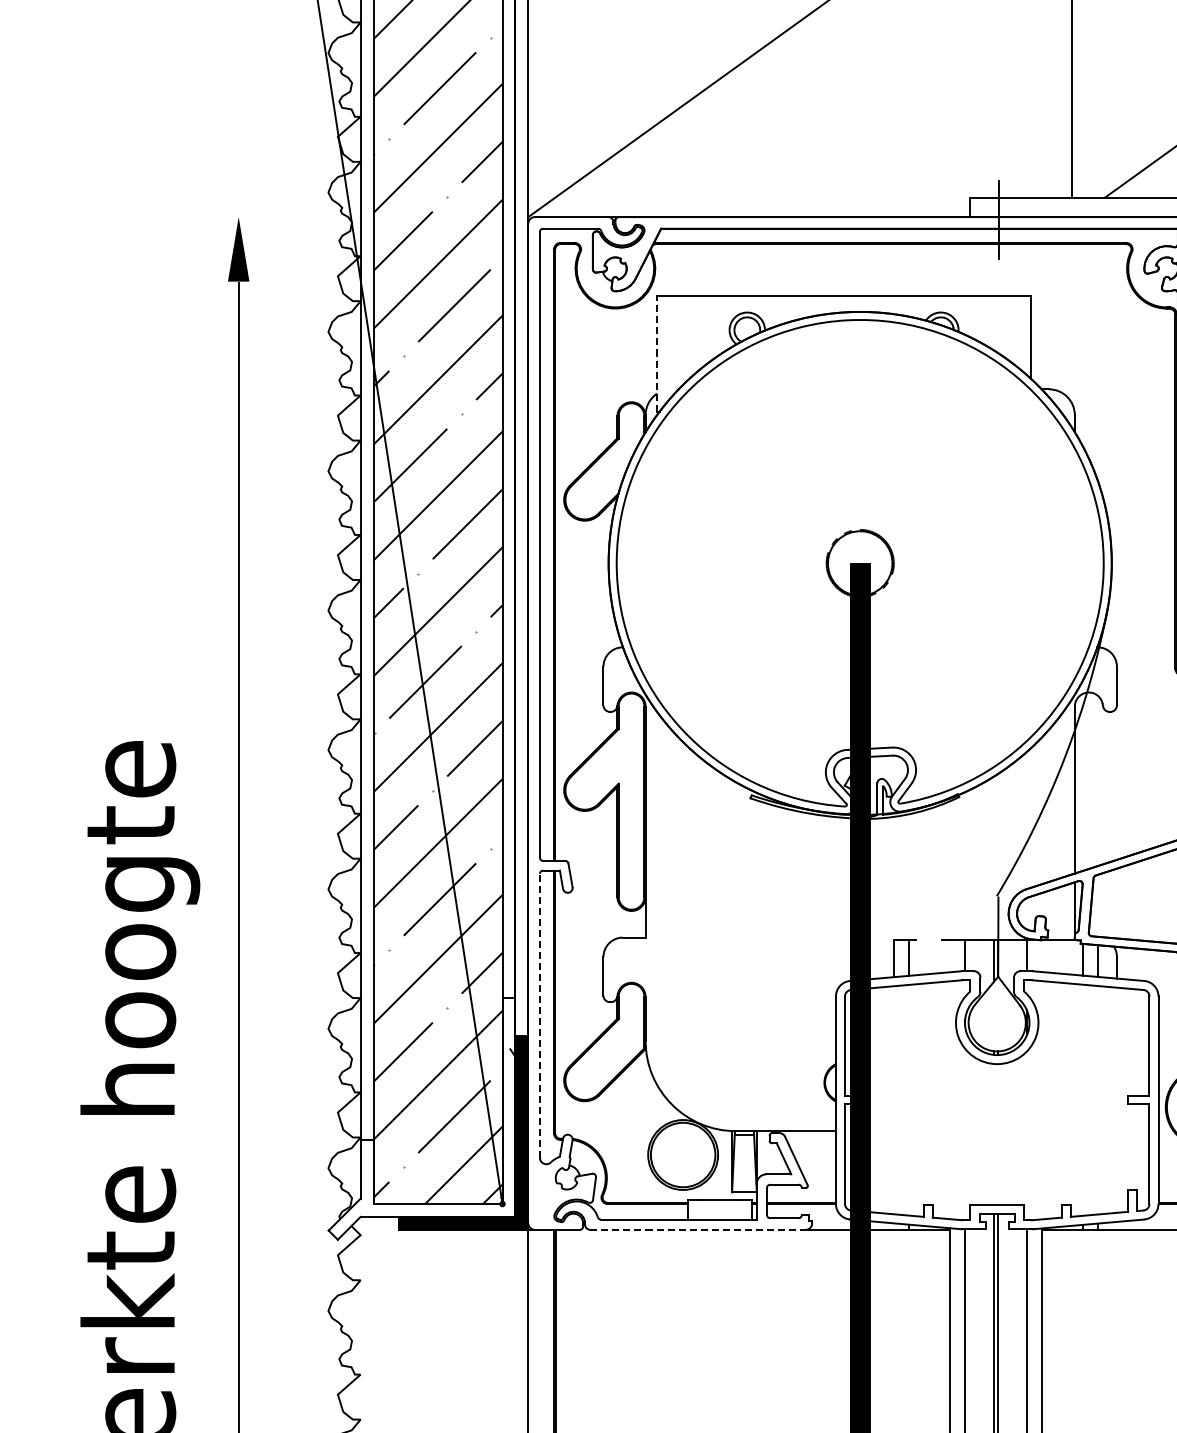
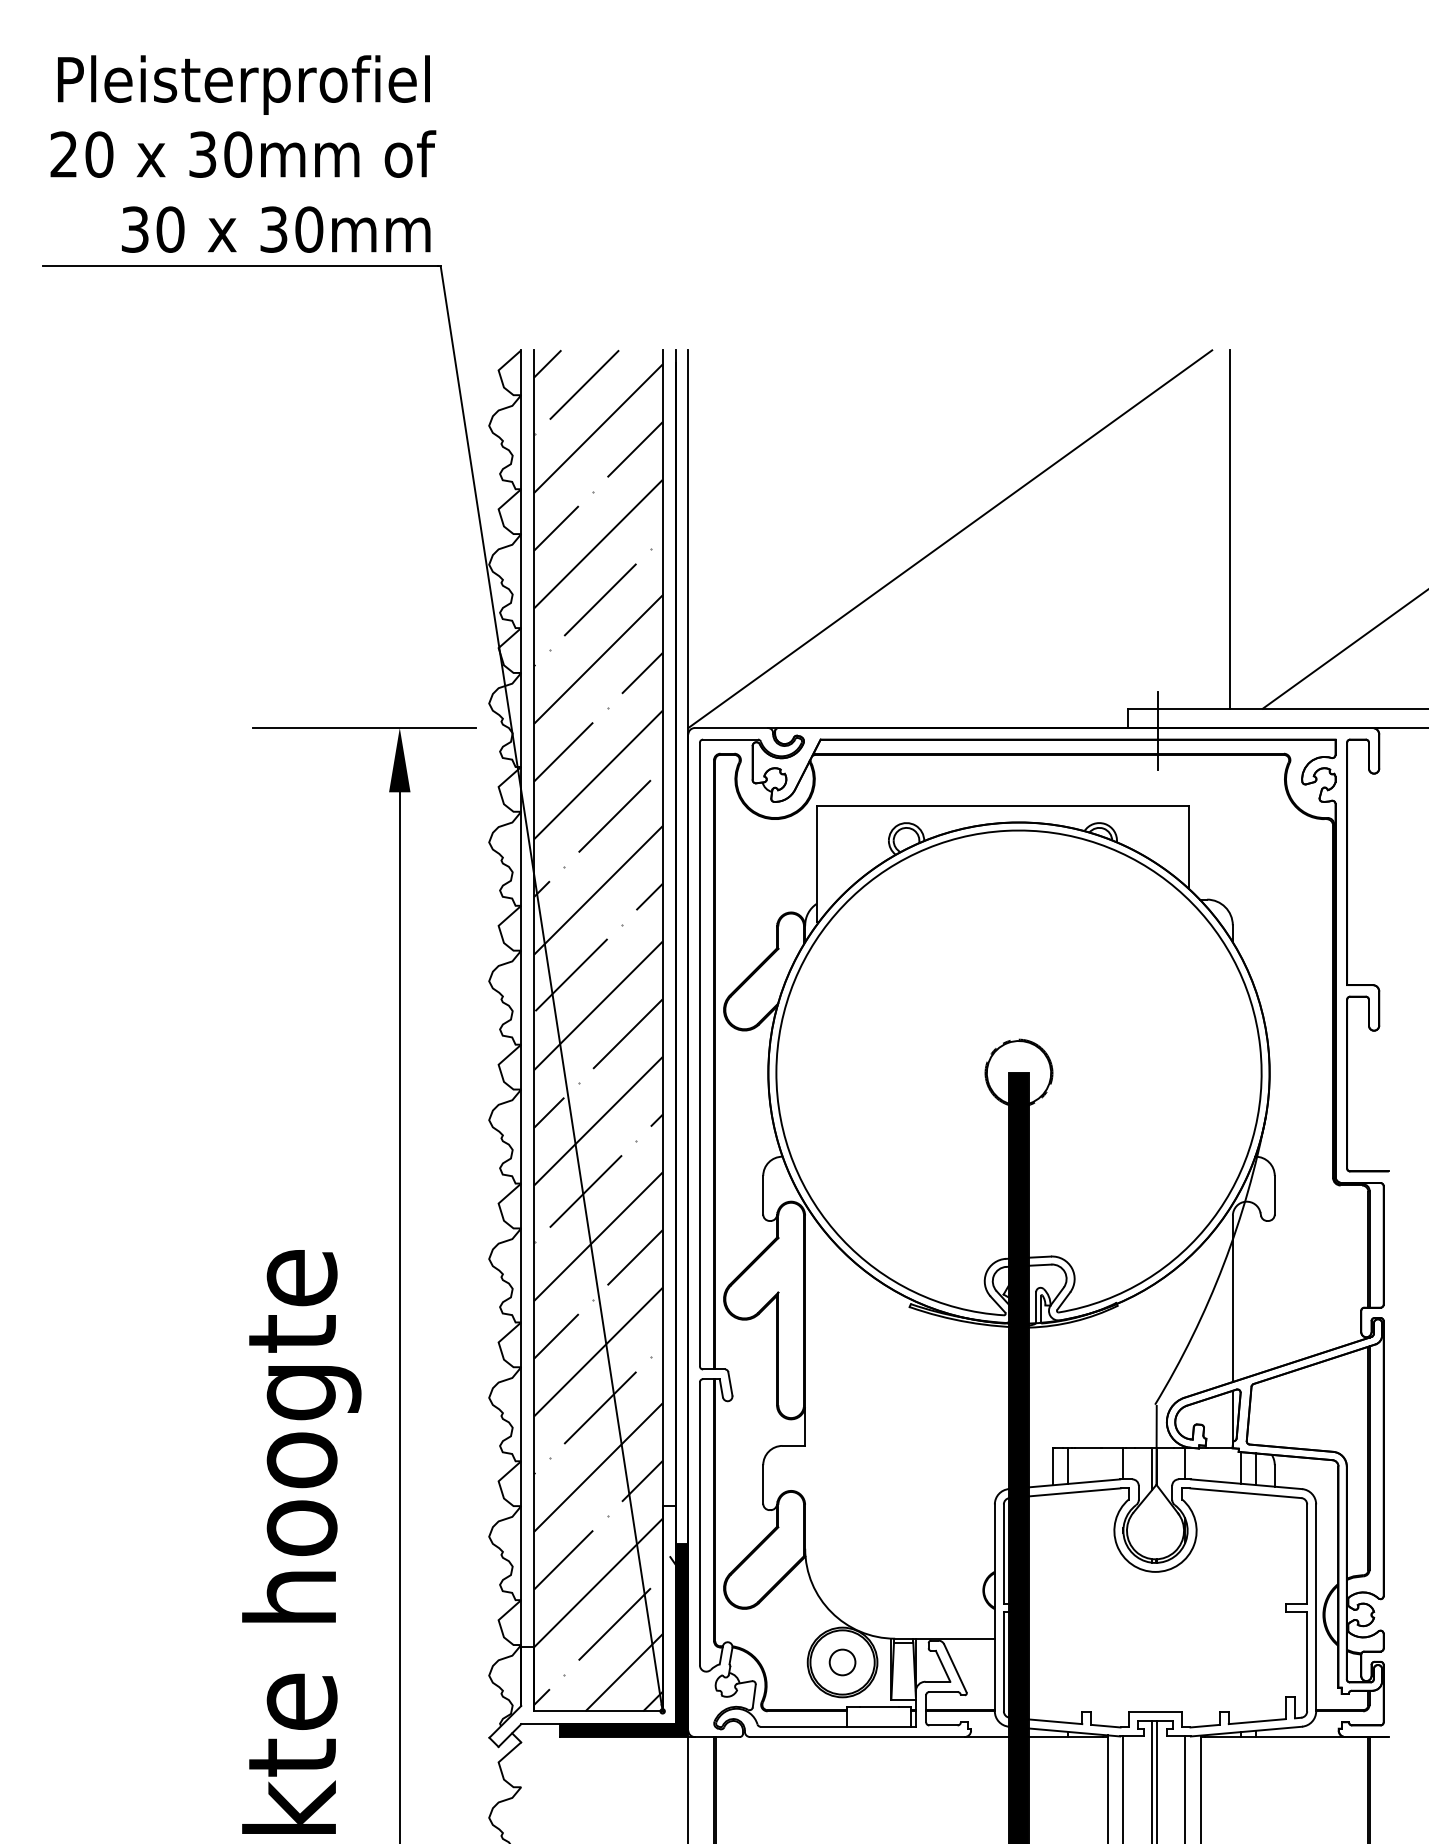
line: (203, 217) -> (364, 728), added
line: (656, 354) -> (816, 864), dashed -> solid
line: (928, 939) -> (1087, 1447), added
line: (539, 1015) -> (699, 1523), dashed -> solid
circle: (683, 1155) -> (842, 1662), added
line: (698, 1230) -> (857, 1737), dashed -> solid

